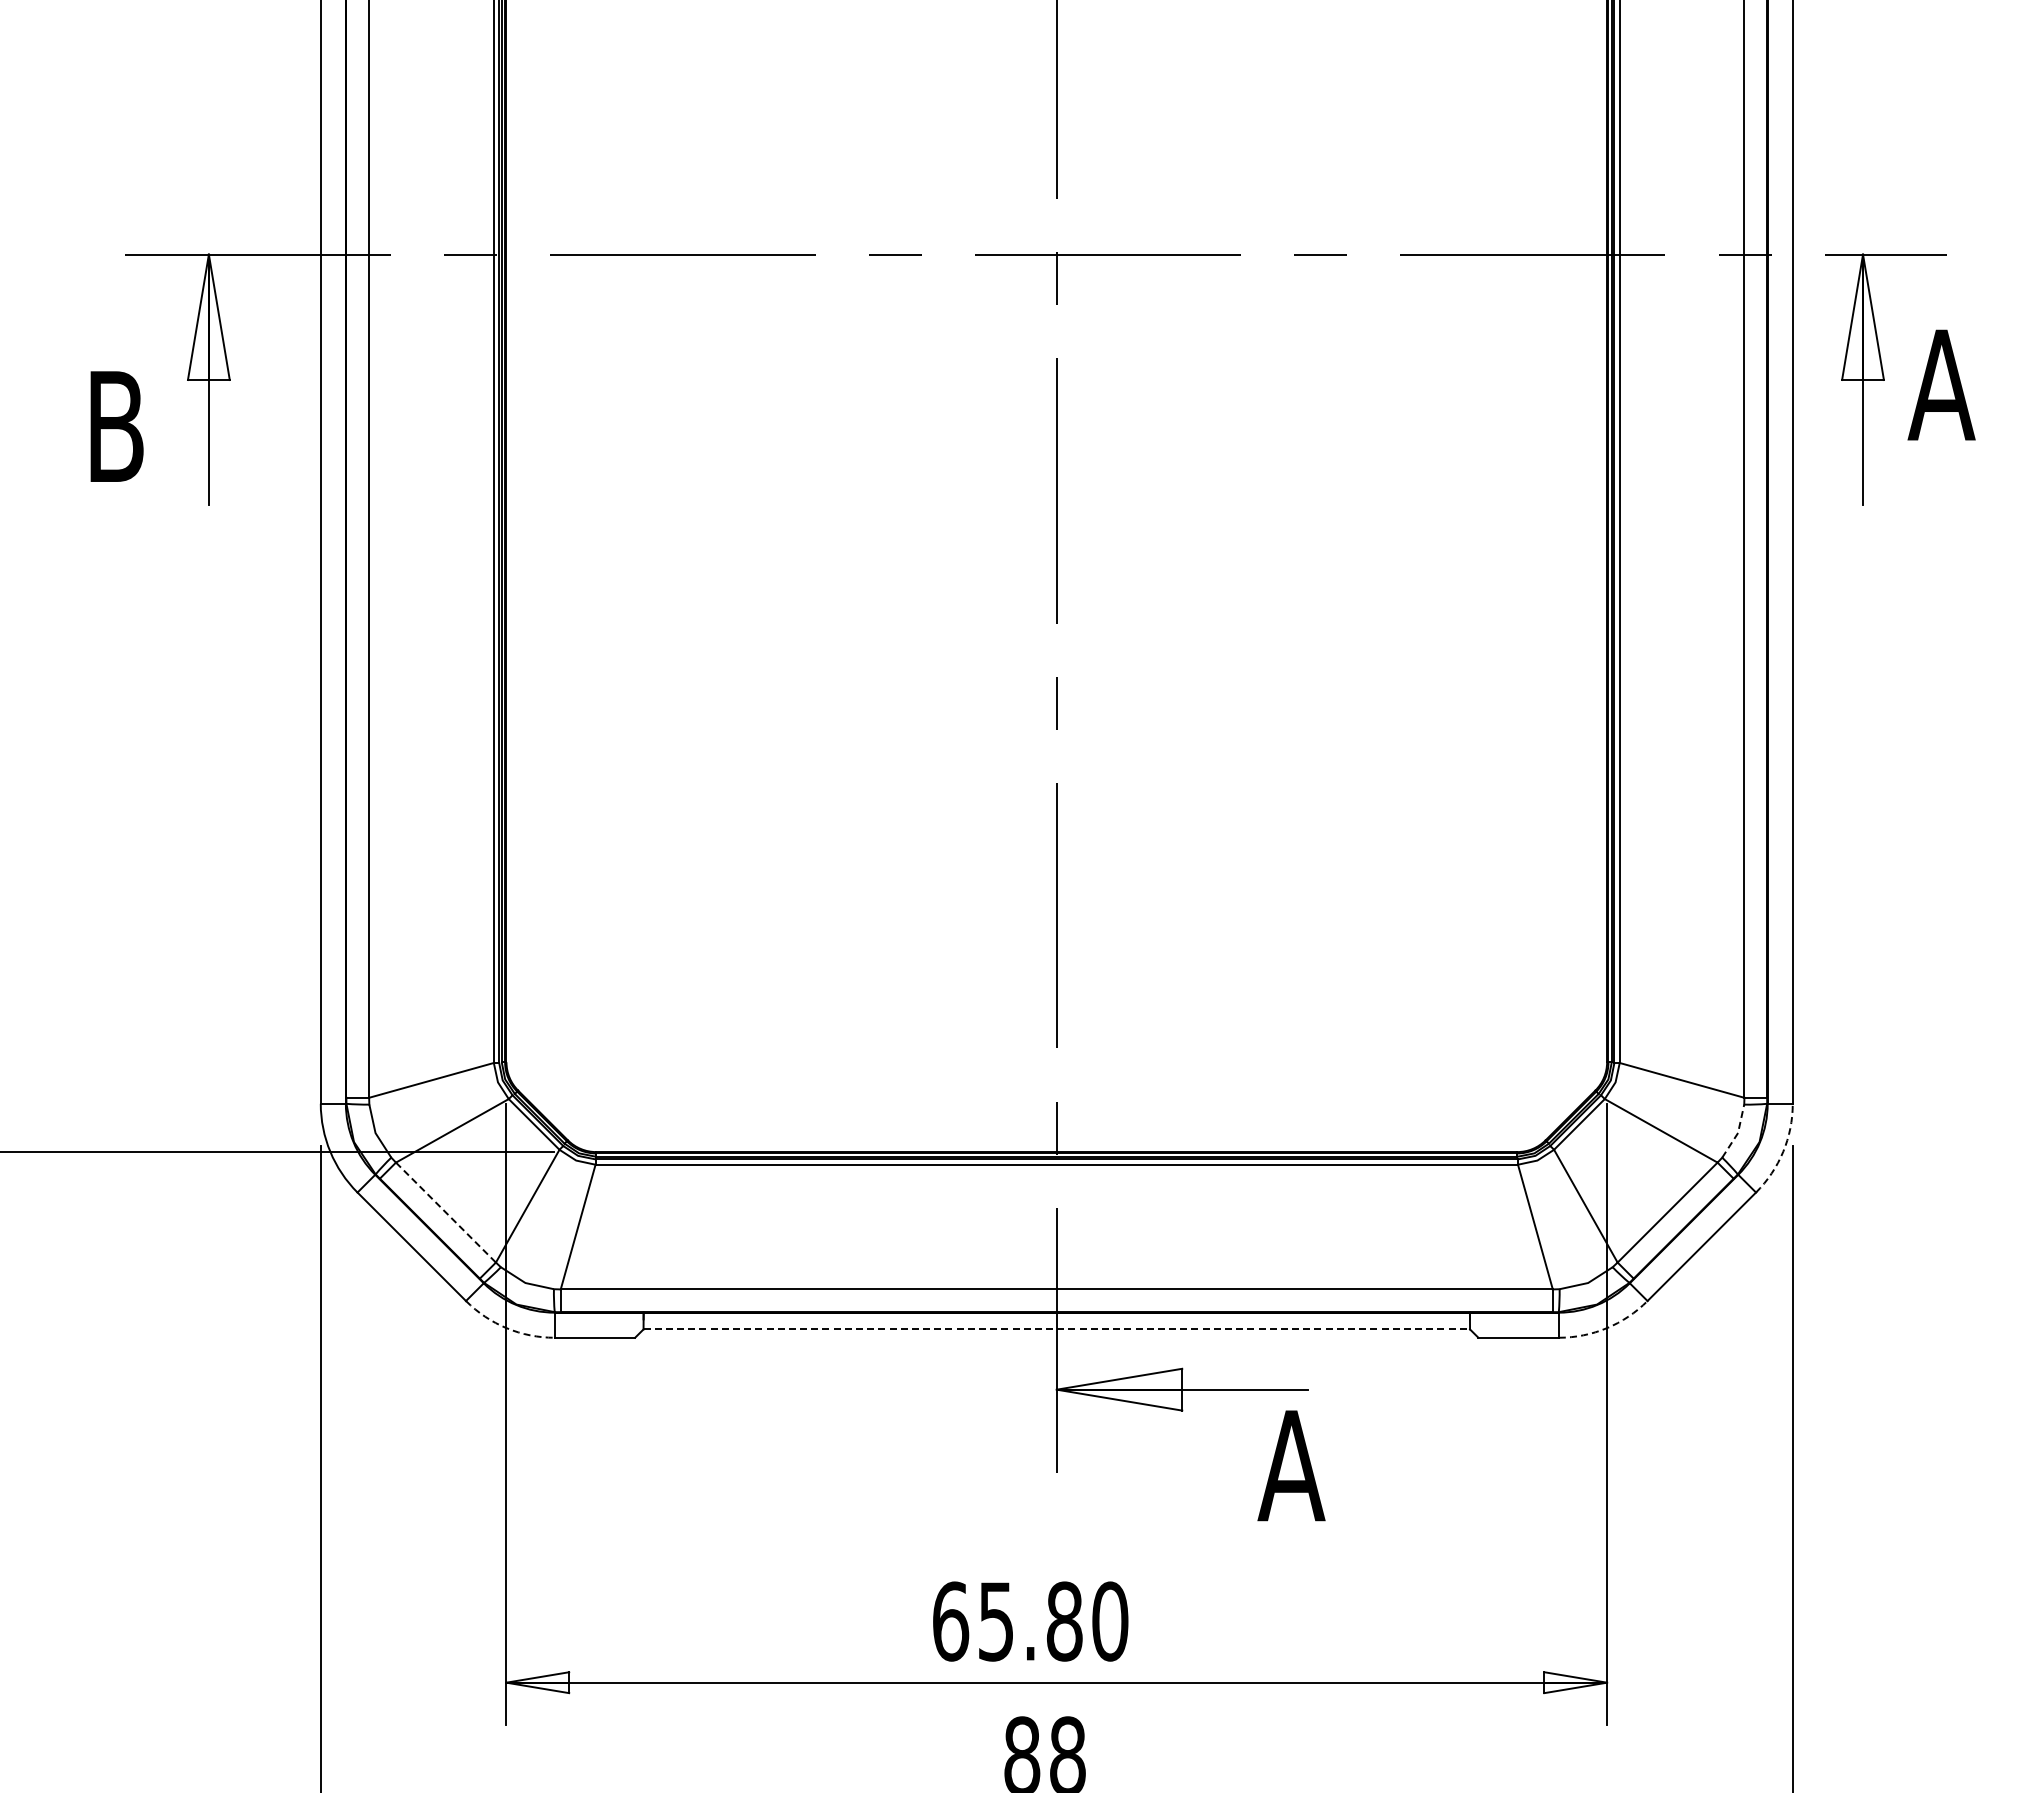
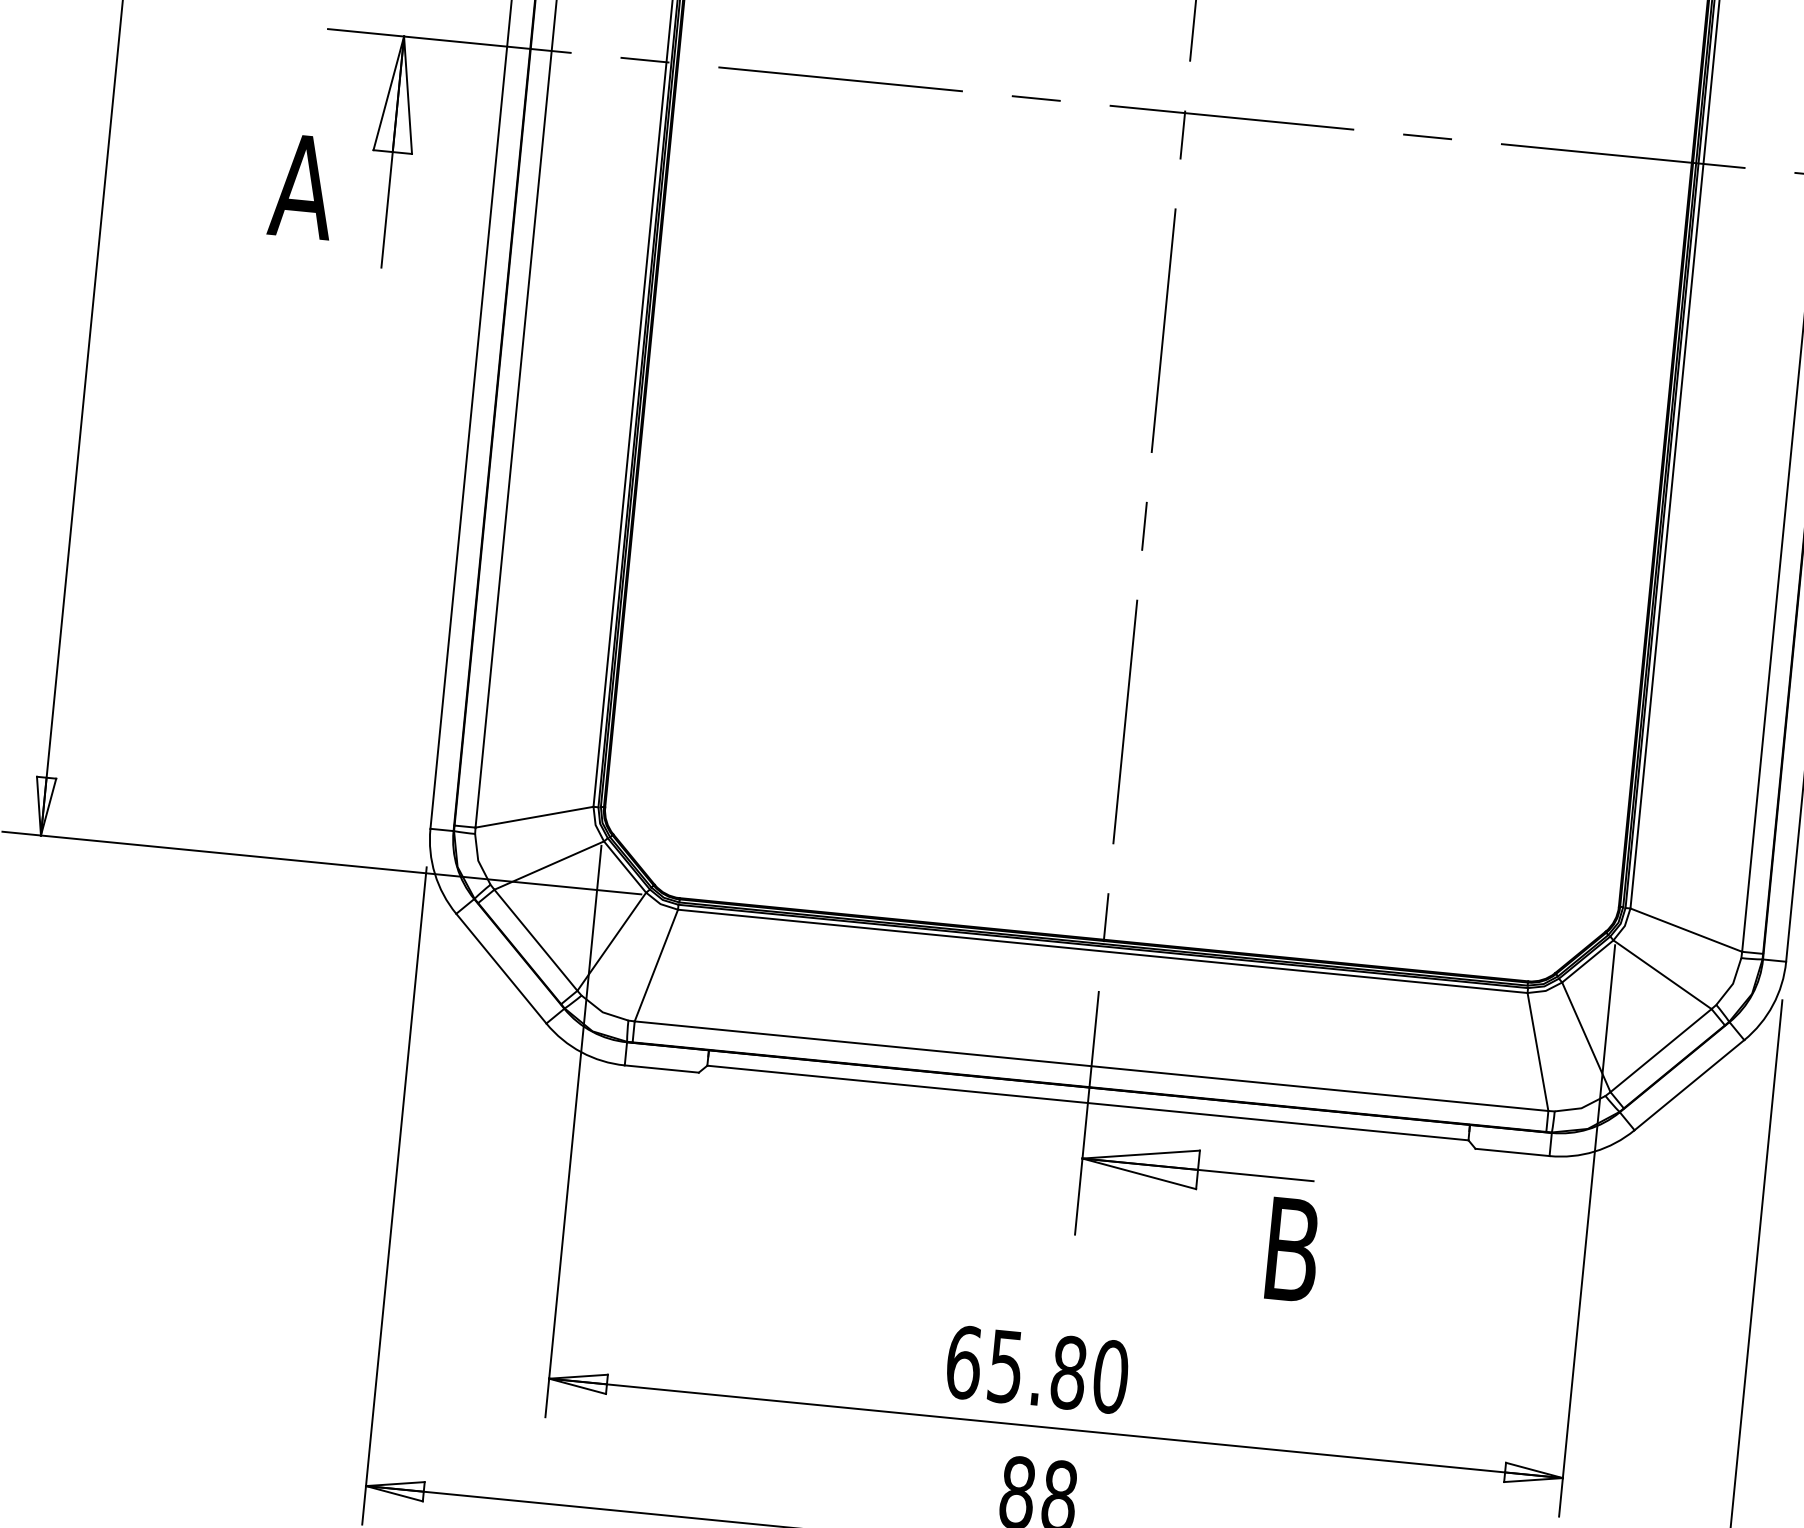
text: (115, 426) -> (302, 186), B -> A
line: (1738, 1133) -> (1733, 984), dashed -> solid
arc: (1783, 1151) -> (1773, 1004), dashed -> solid
line: (445, 1212) -> (535, 940), dashed -> solid
arc: (506, 1328) -> (581, 1052), dashed -> solid
arc: (1606, 1328) -> (1594, 1151), dashed -> solid
line: (1057, 1329) -> (1088, 1103), dashed -> solid
text: (1291, 1465) -> (1291, 1249), A -> B

